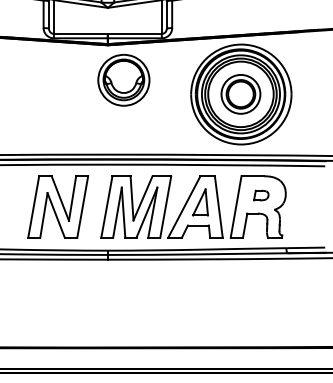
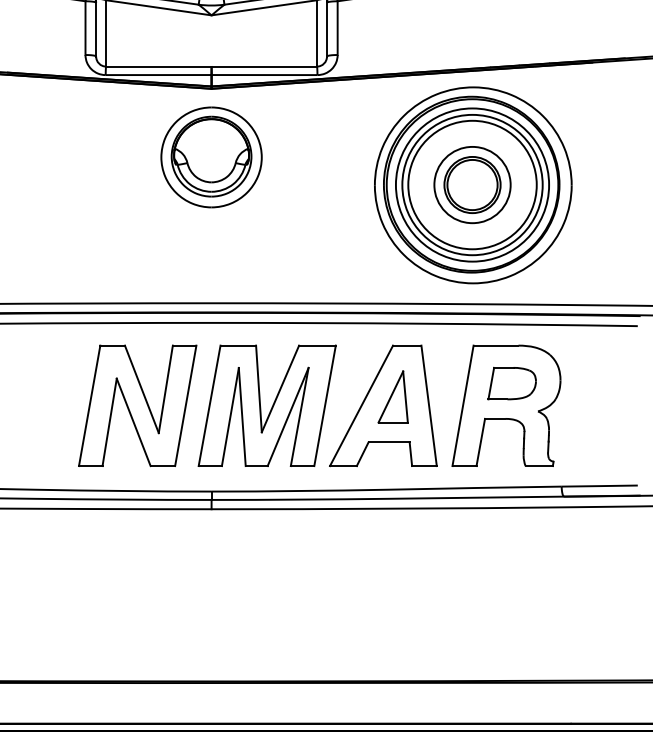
part: (123, 80) -> (210, 157), moved
part: (261, 195) -> (512, 383), size x1.67
part: (58, 206) -> (138, 404), moved

